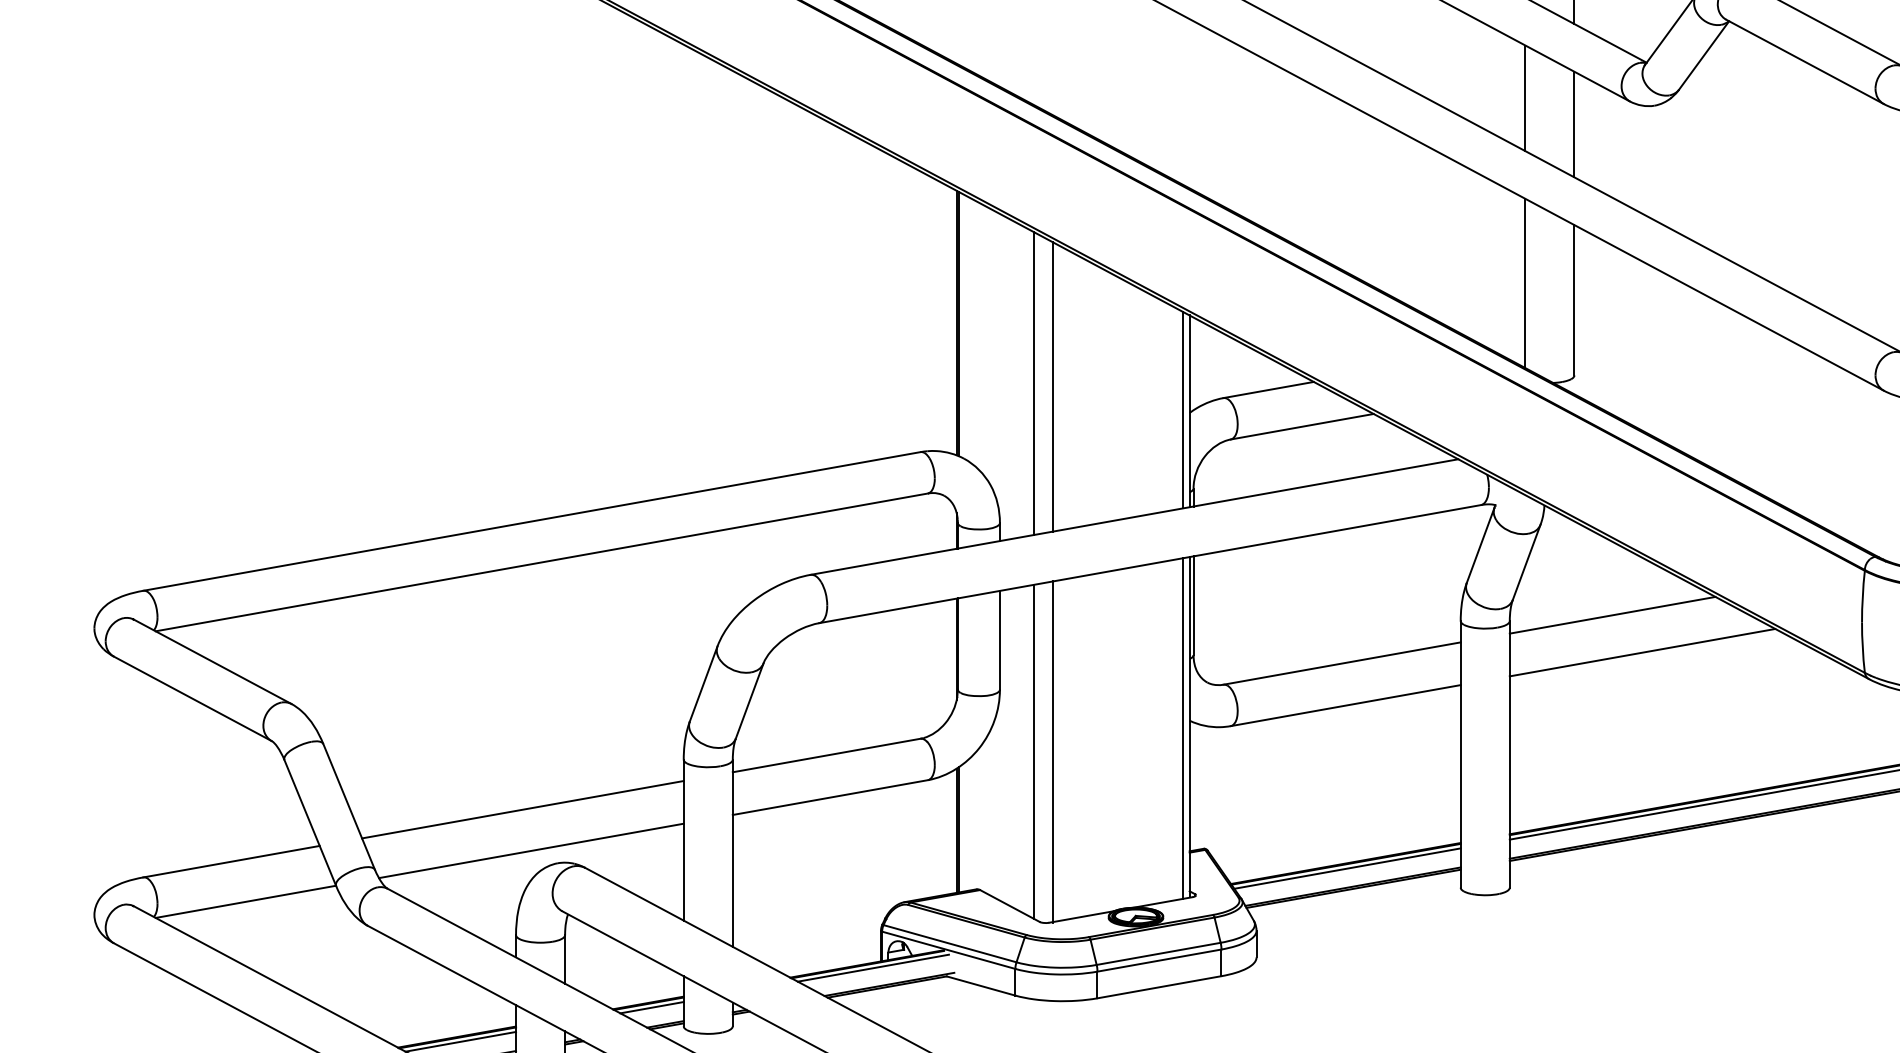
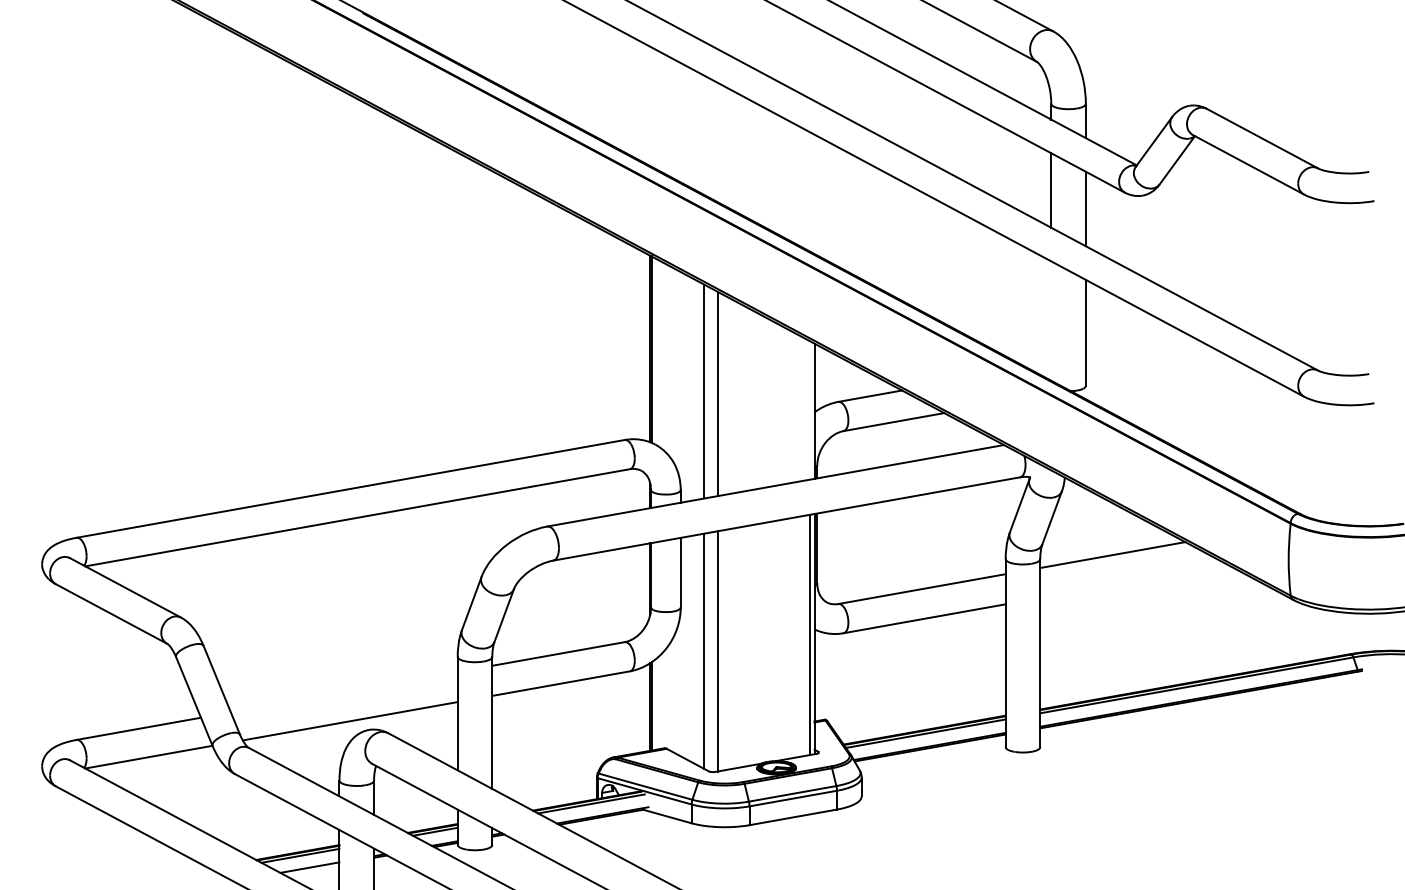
line: (1525, 282) -> (1051, 320), removed
line: (1182, 410) -> (809, 410), removed
line: (1641, 652) -> (1133, 581), removed
line: (521, 808) -> (343, 691), removed

